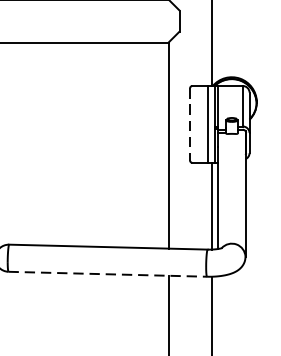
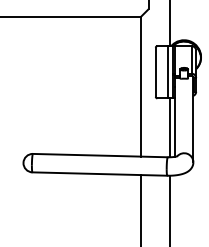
line: (189, 124) -> (155, 72), dashed -> solid
line: (108, 274) -> (100, 174), dashed -> solid

